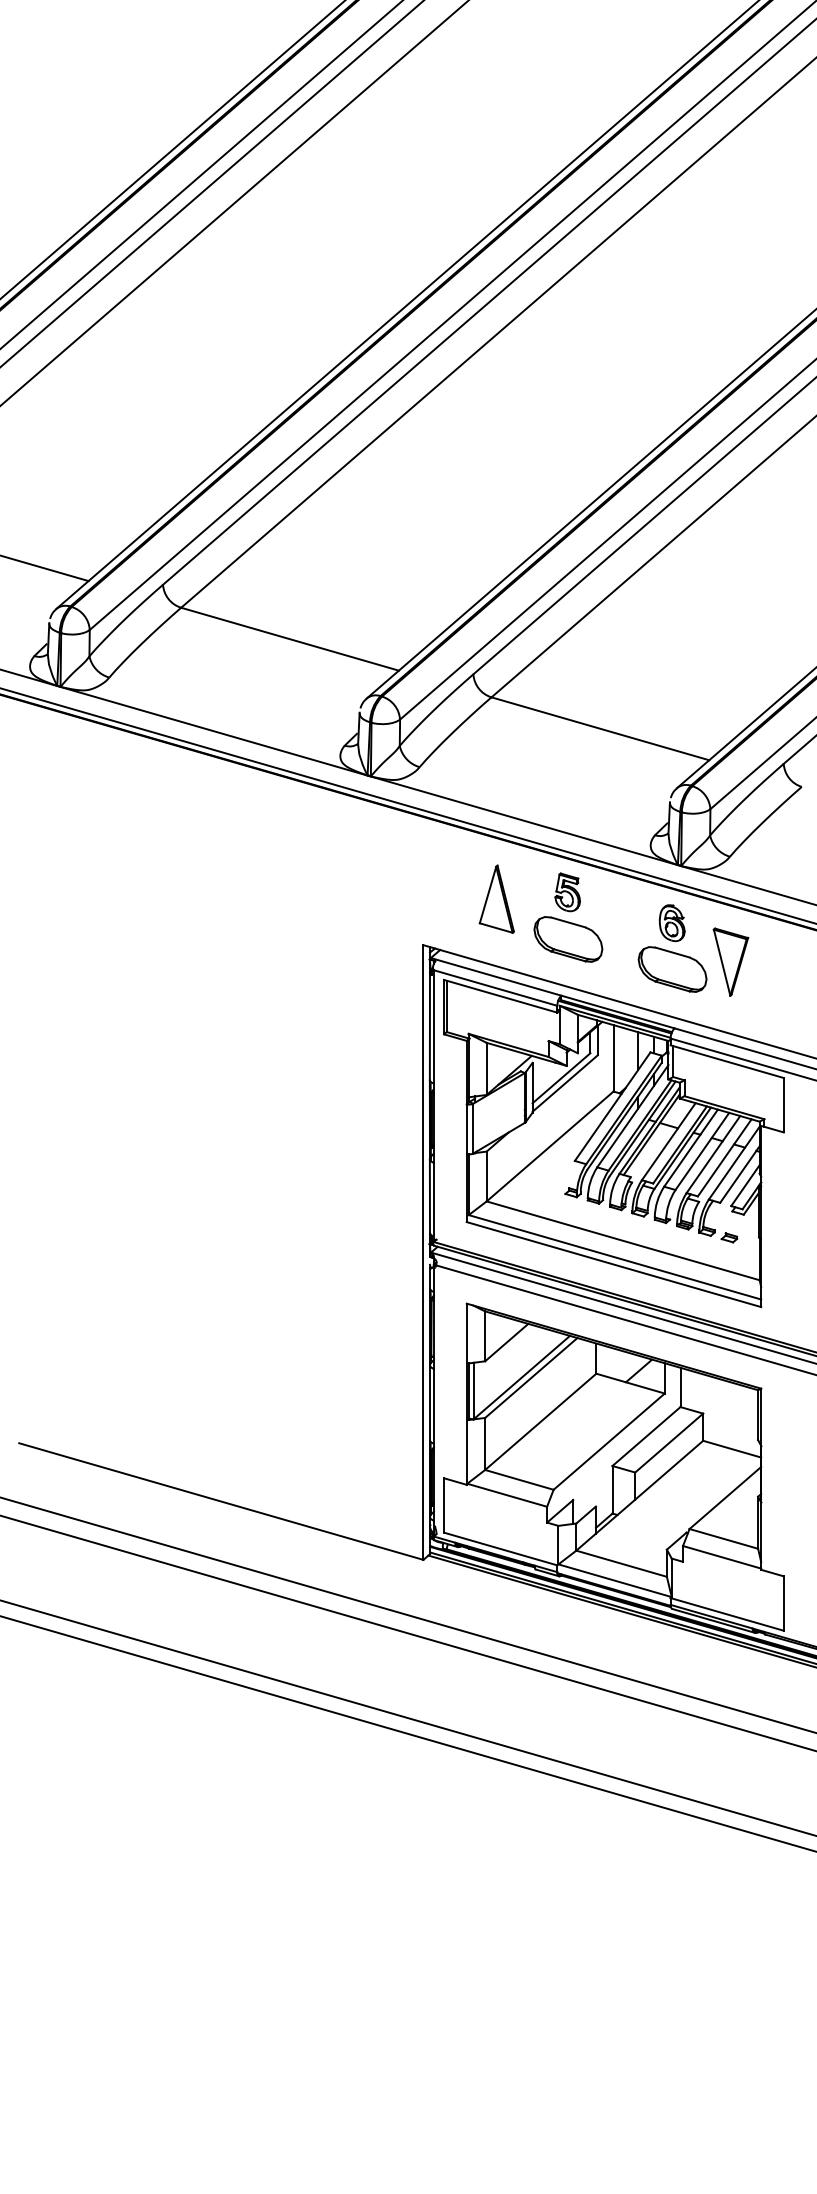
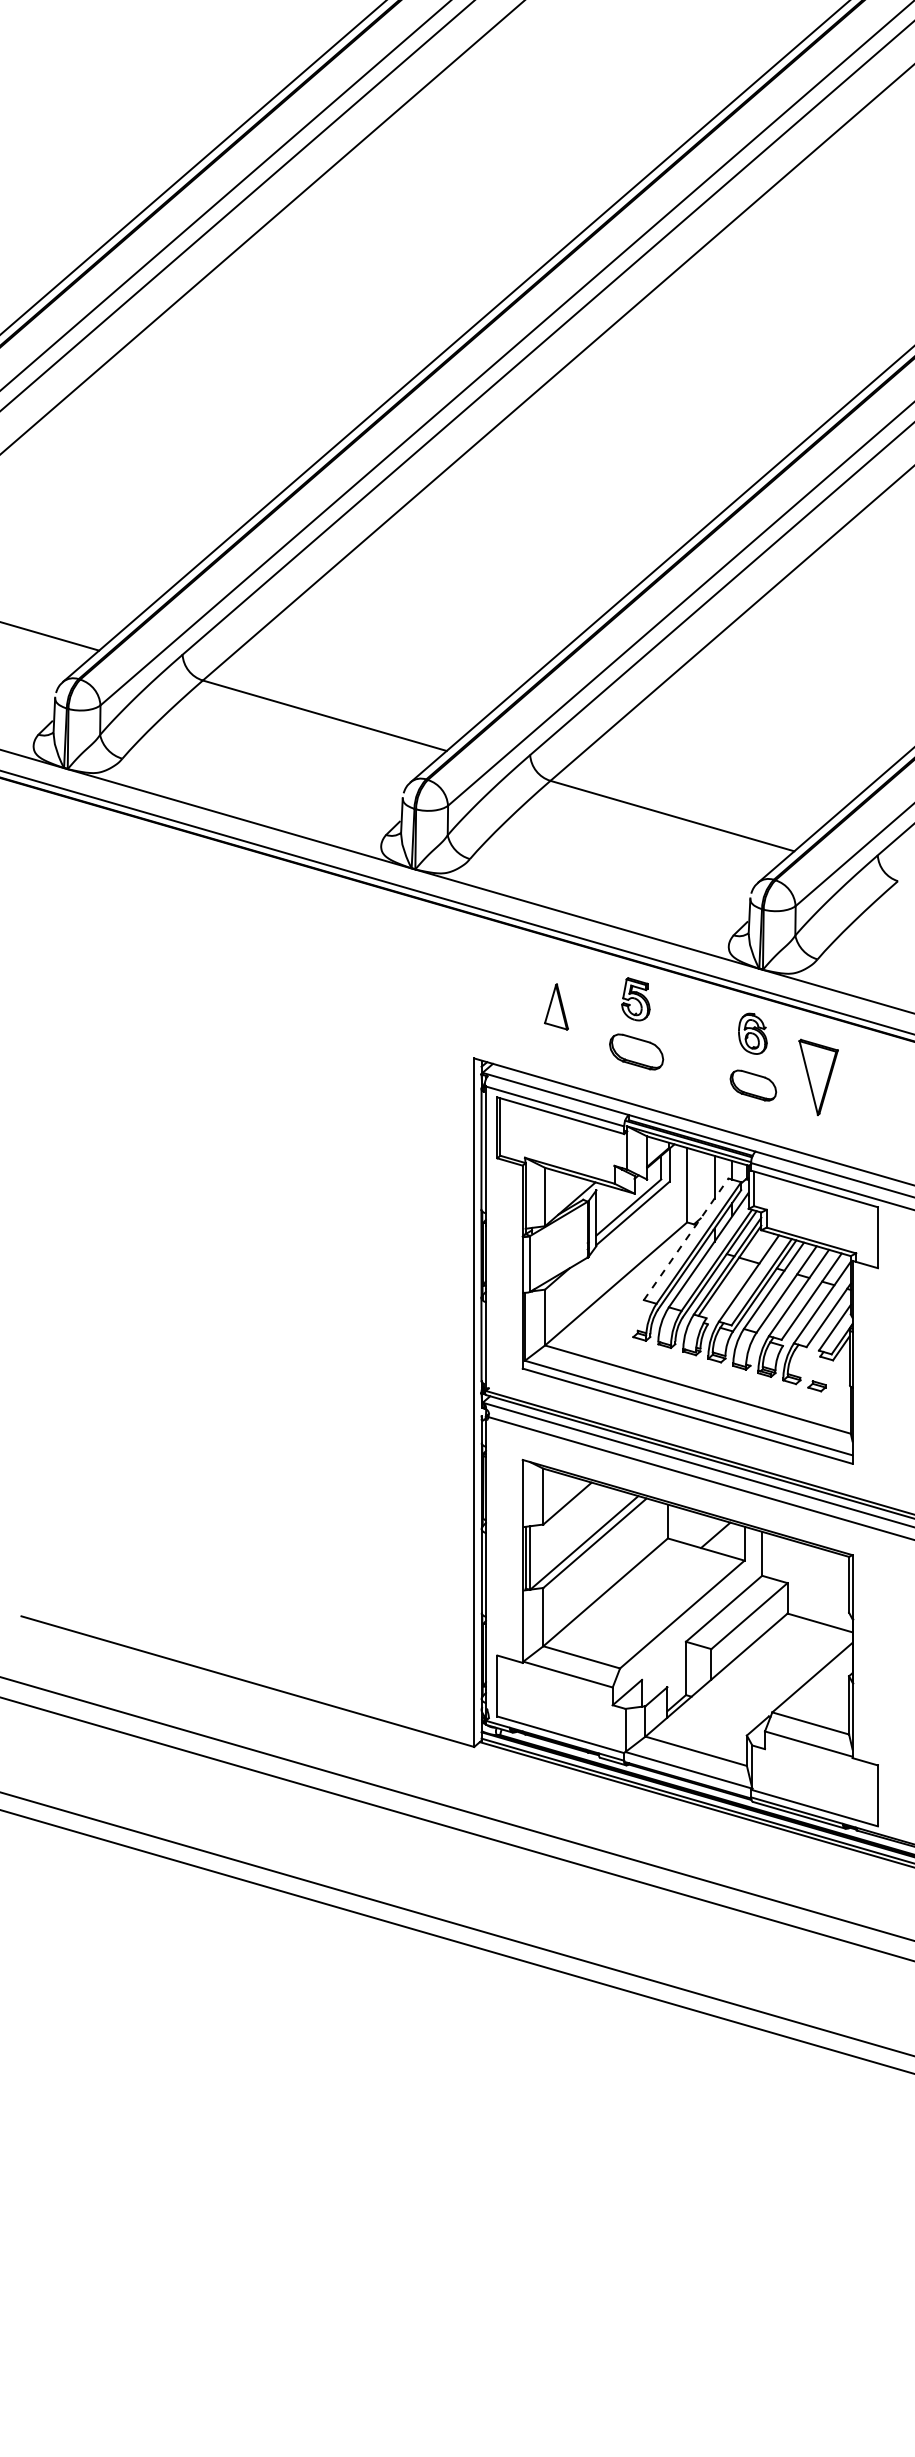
part: (496, 898) -> (556, 1006), size x0.6
part: (568, 938) -> (636, 1051), size x0.7
part: (672, 969) -> (753, 1085), size x0.6
line: (612, 1105) -> (686, 1238), solid -> dashed

